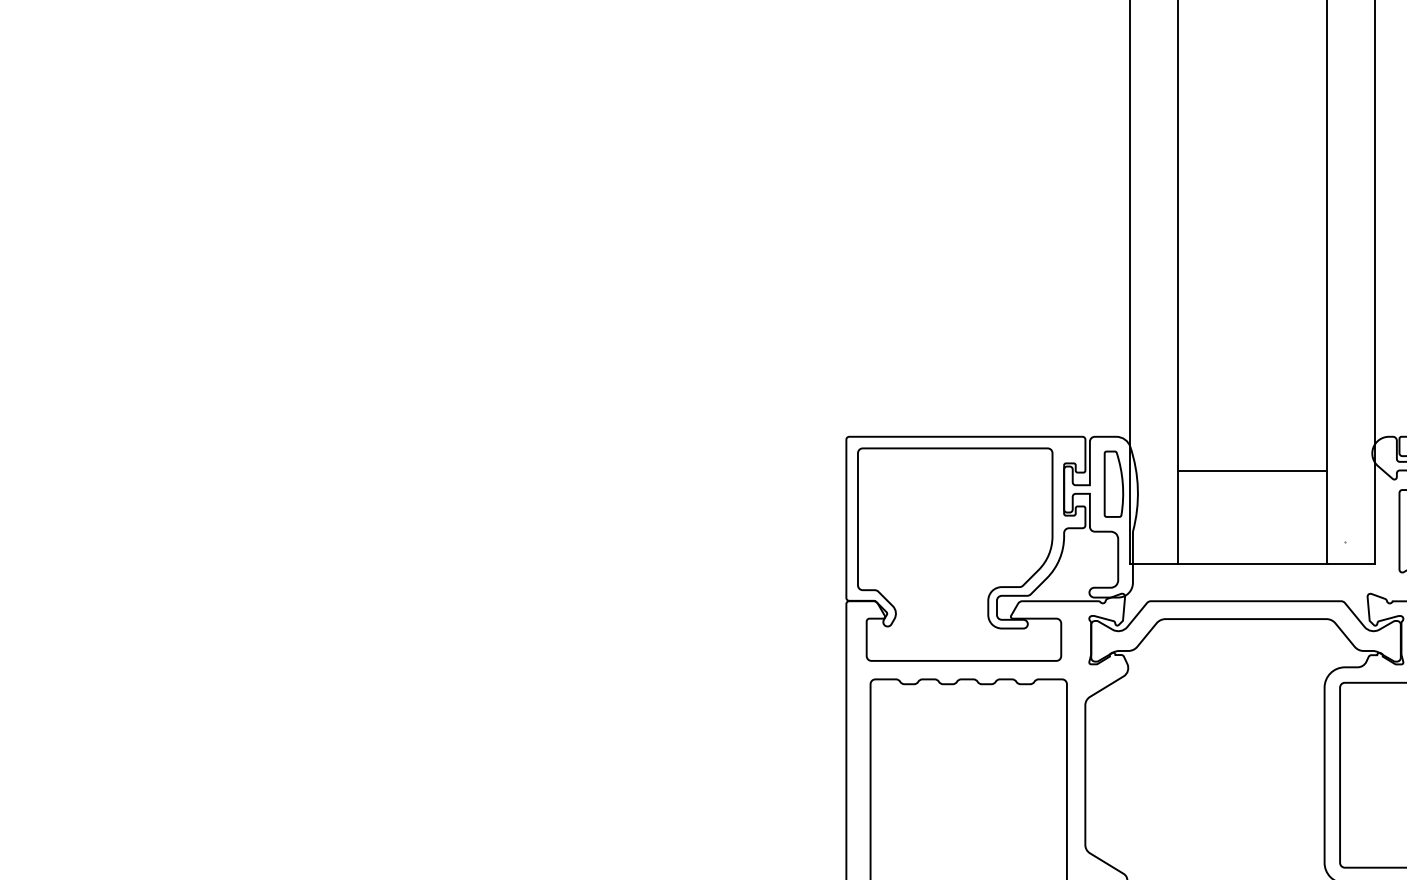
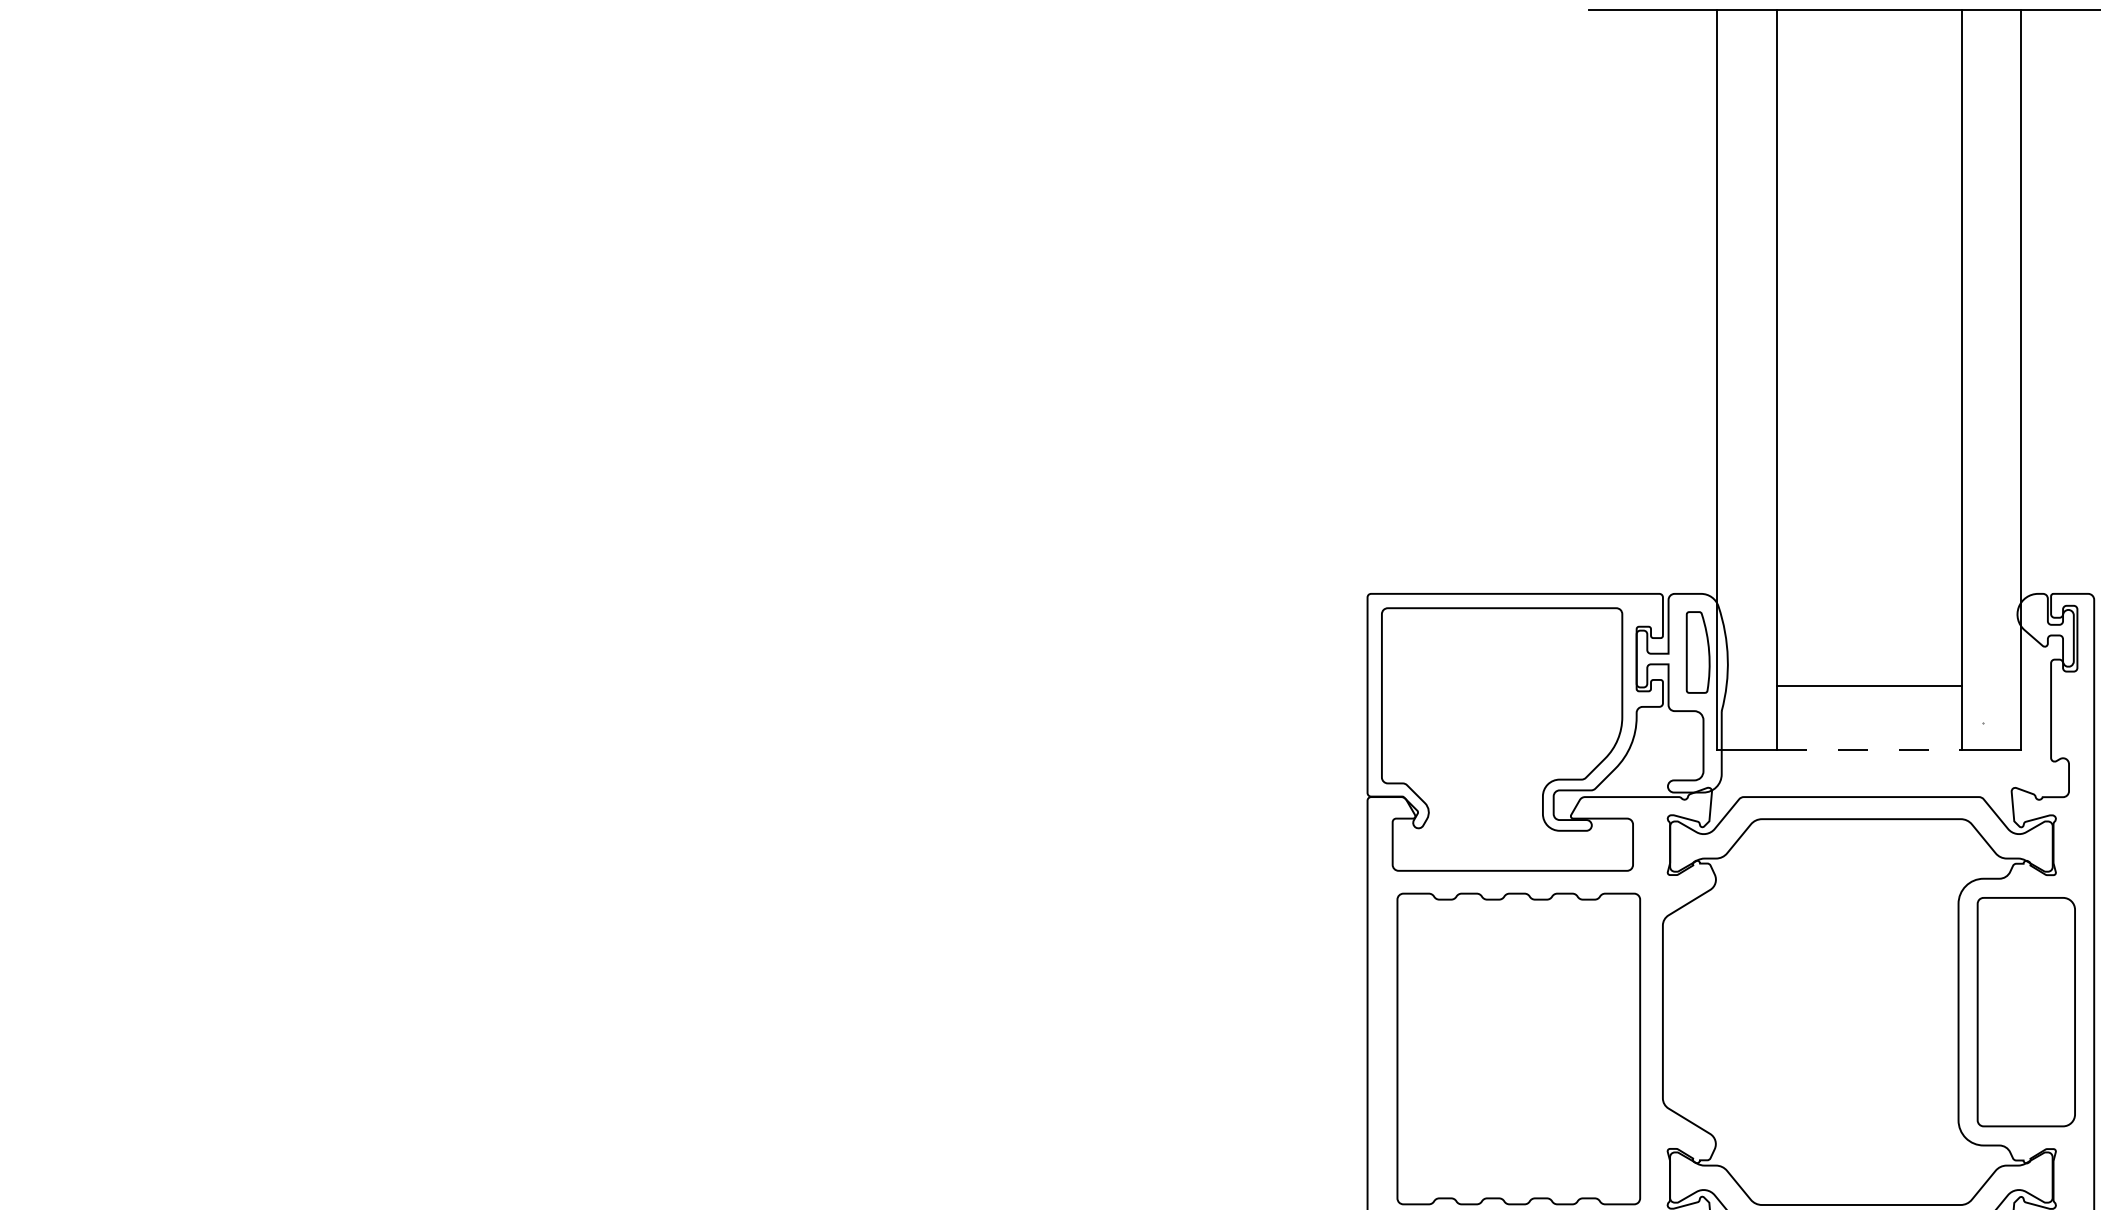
line: (1251, 471) -> (1868, 685), moved
line: (1252, 563) -> (1869, 750), solid -> dashed

